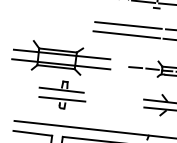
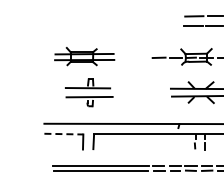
line: (128, 25) -> (147, 16), removed
line: (126, 35) -> (146, 26), removed
part: (61, 58) -> (84, 56), size x0.6
line: (33, 133) -> (64, 134), solid -> dashed

